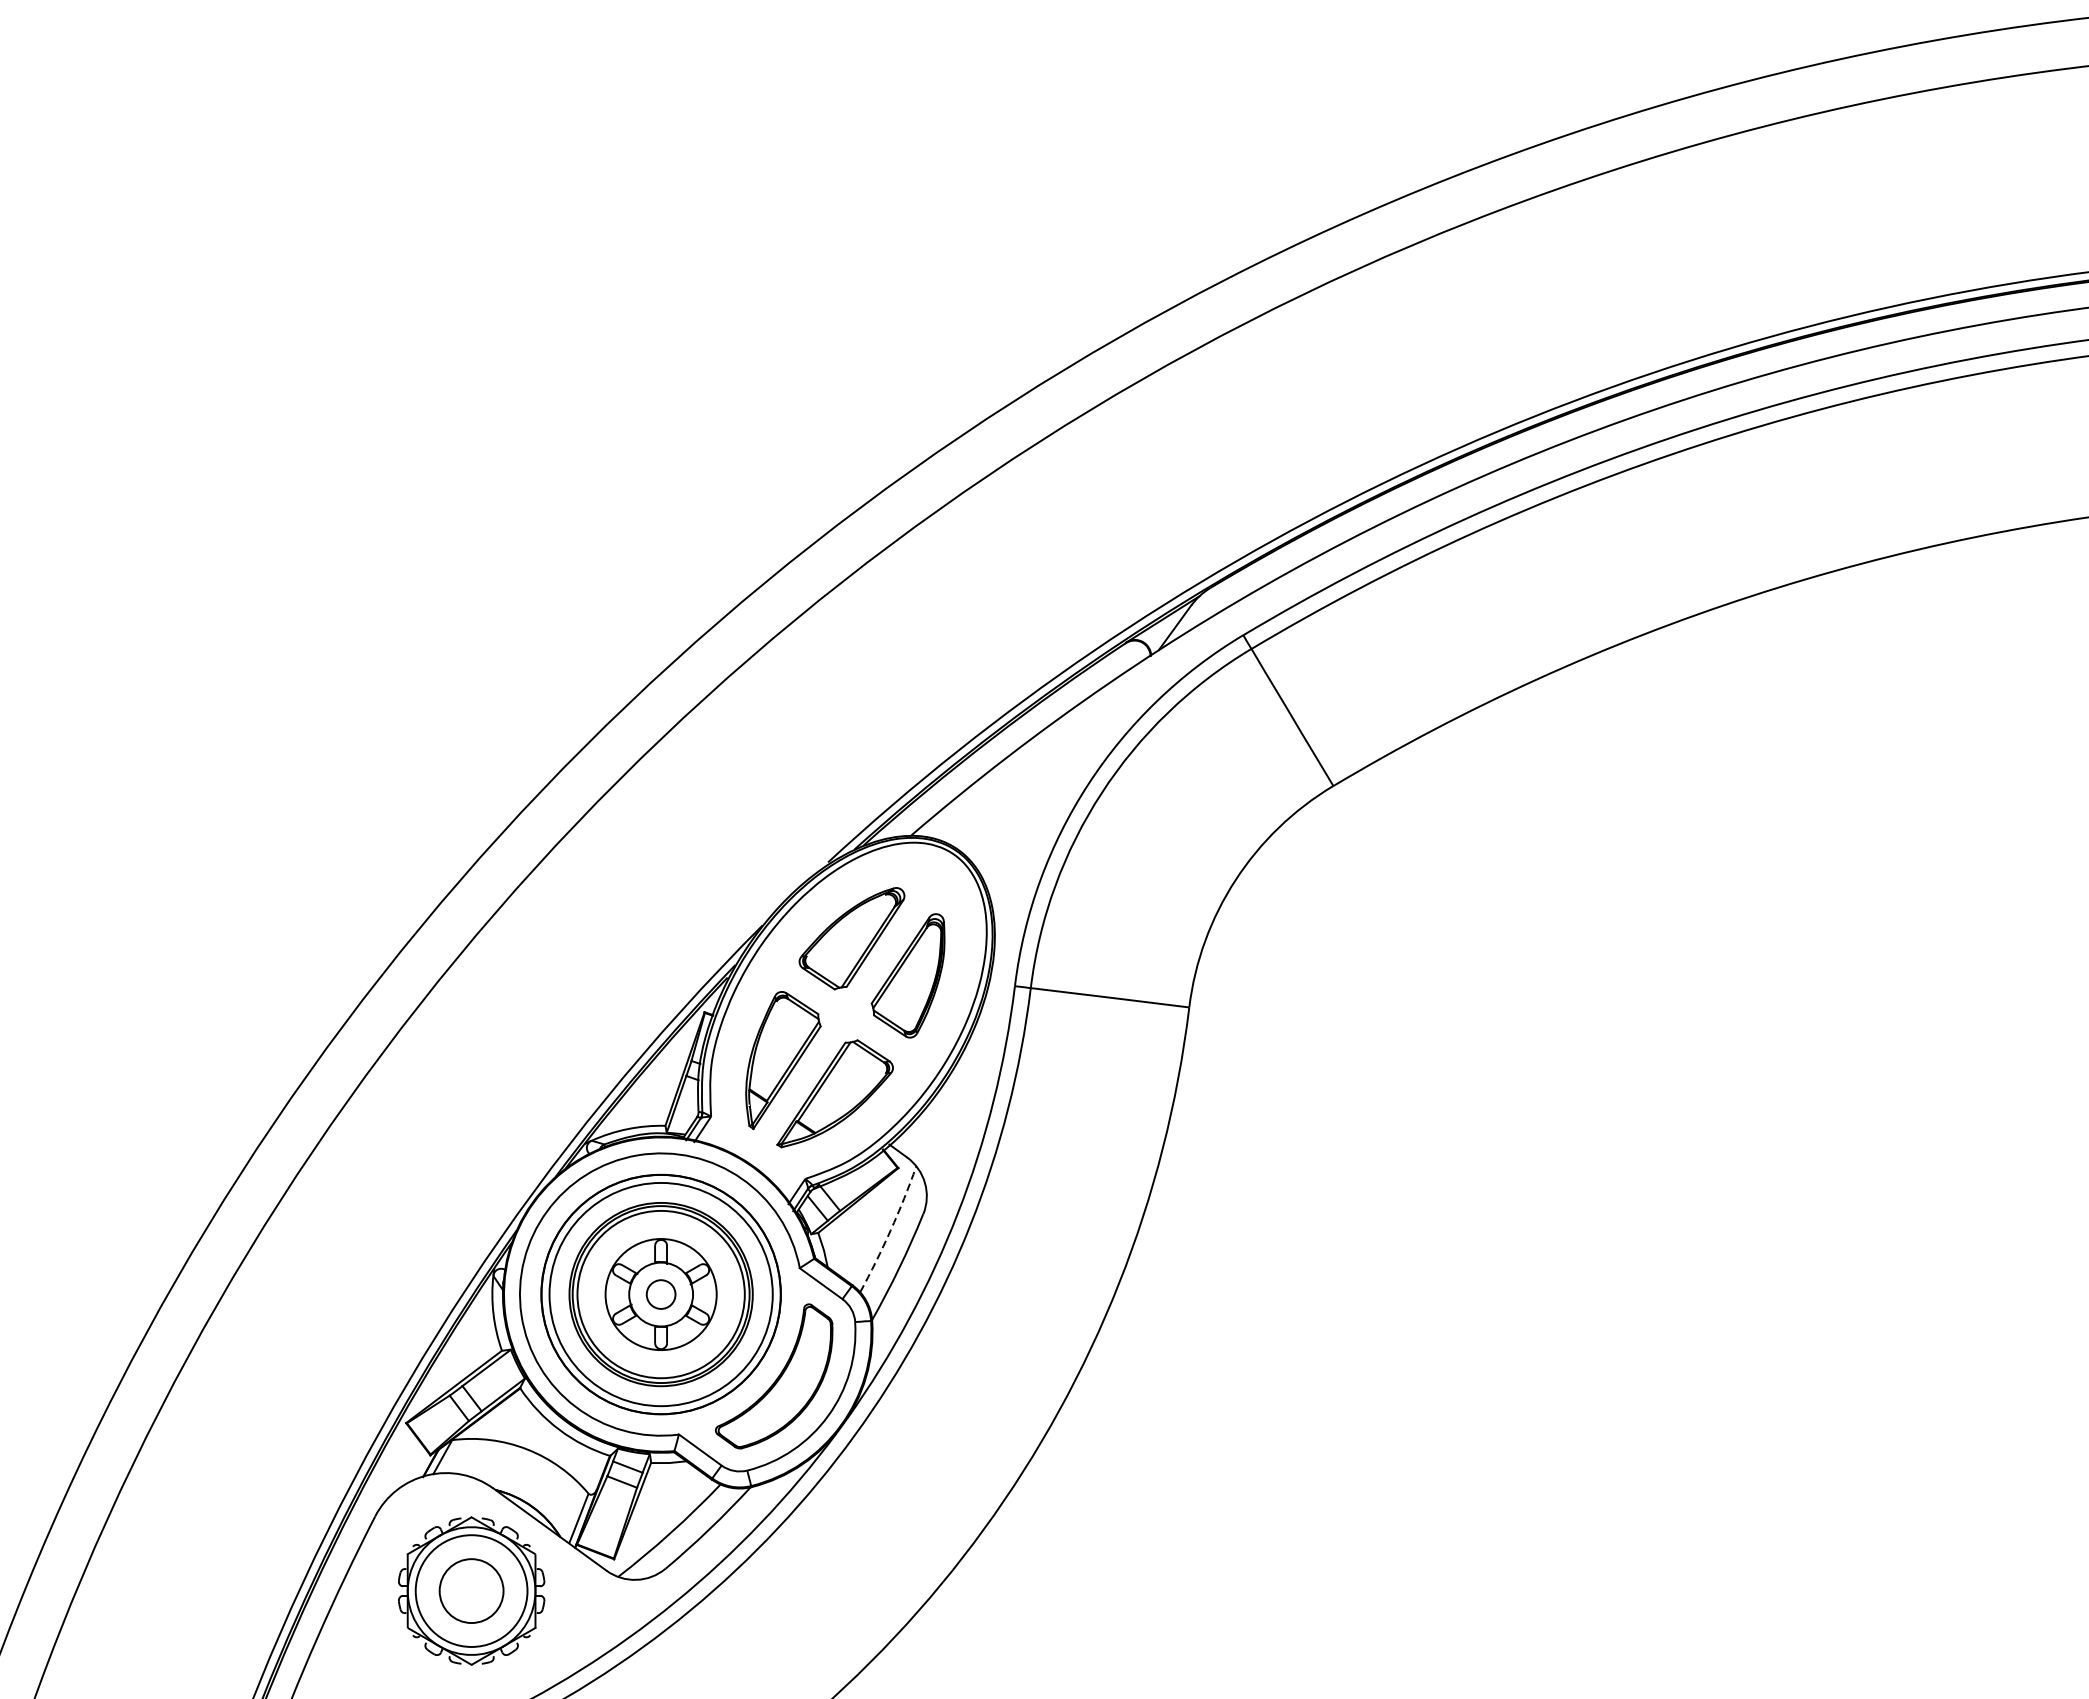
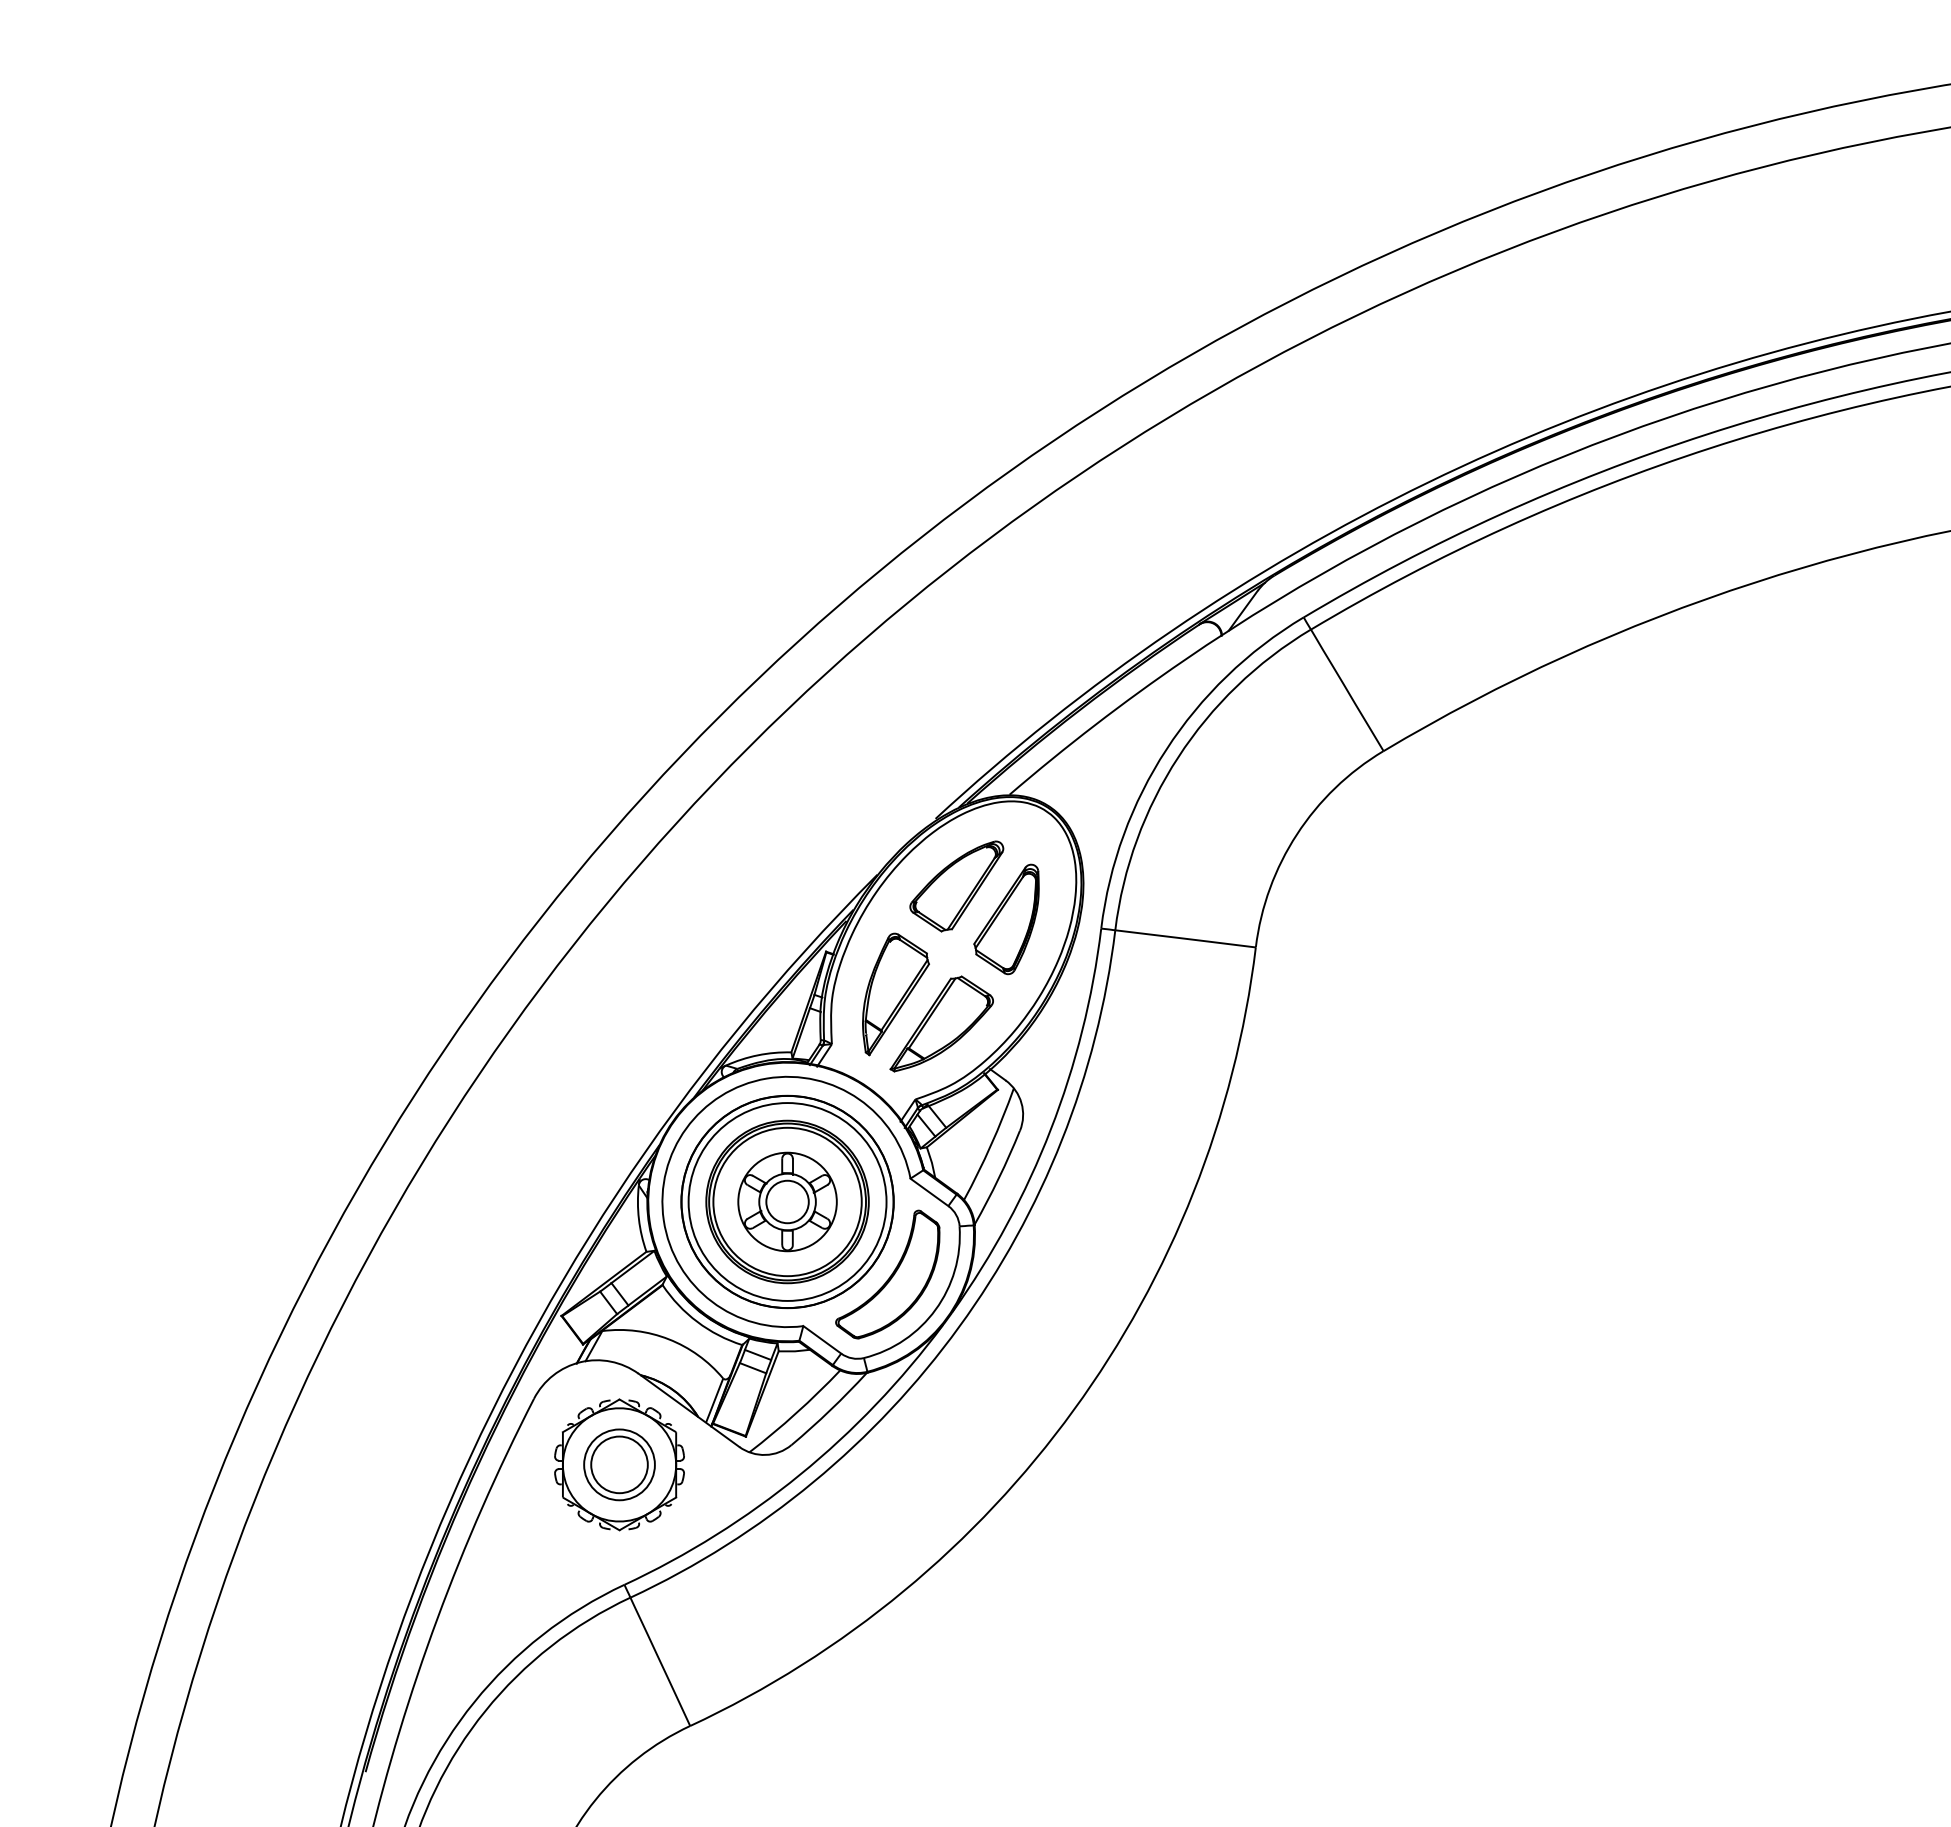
arc: (891, 1230) -> (991, 1145), dashed -> solid
circle: (661, 1294) -> (787, 1201), size x1.67
circle: (471, 1590) -> (619, 1464), size x0.71

